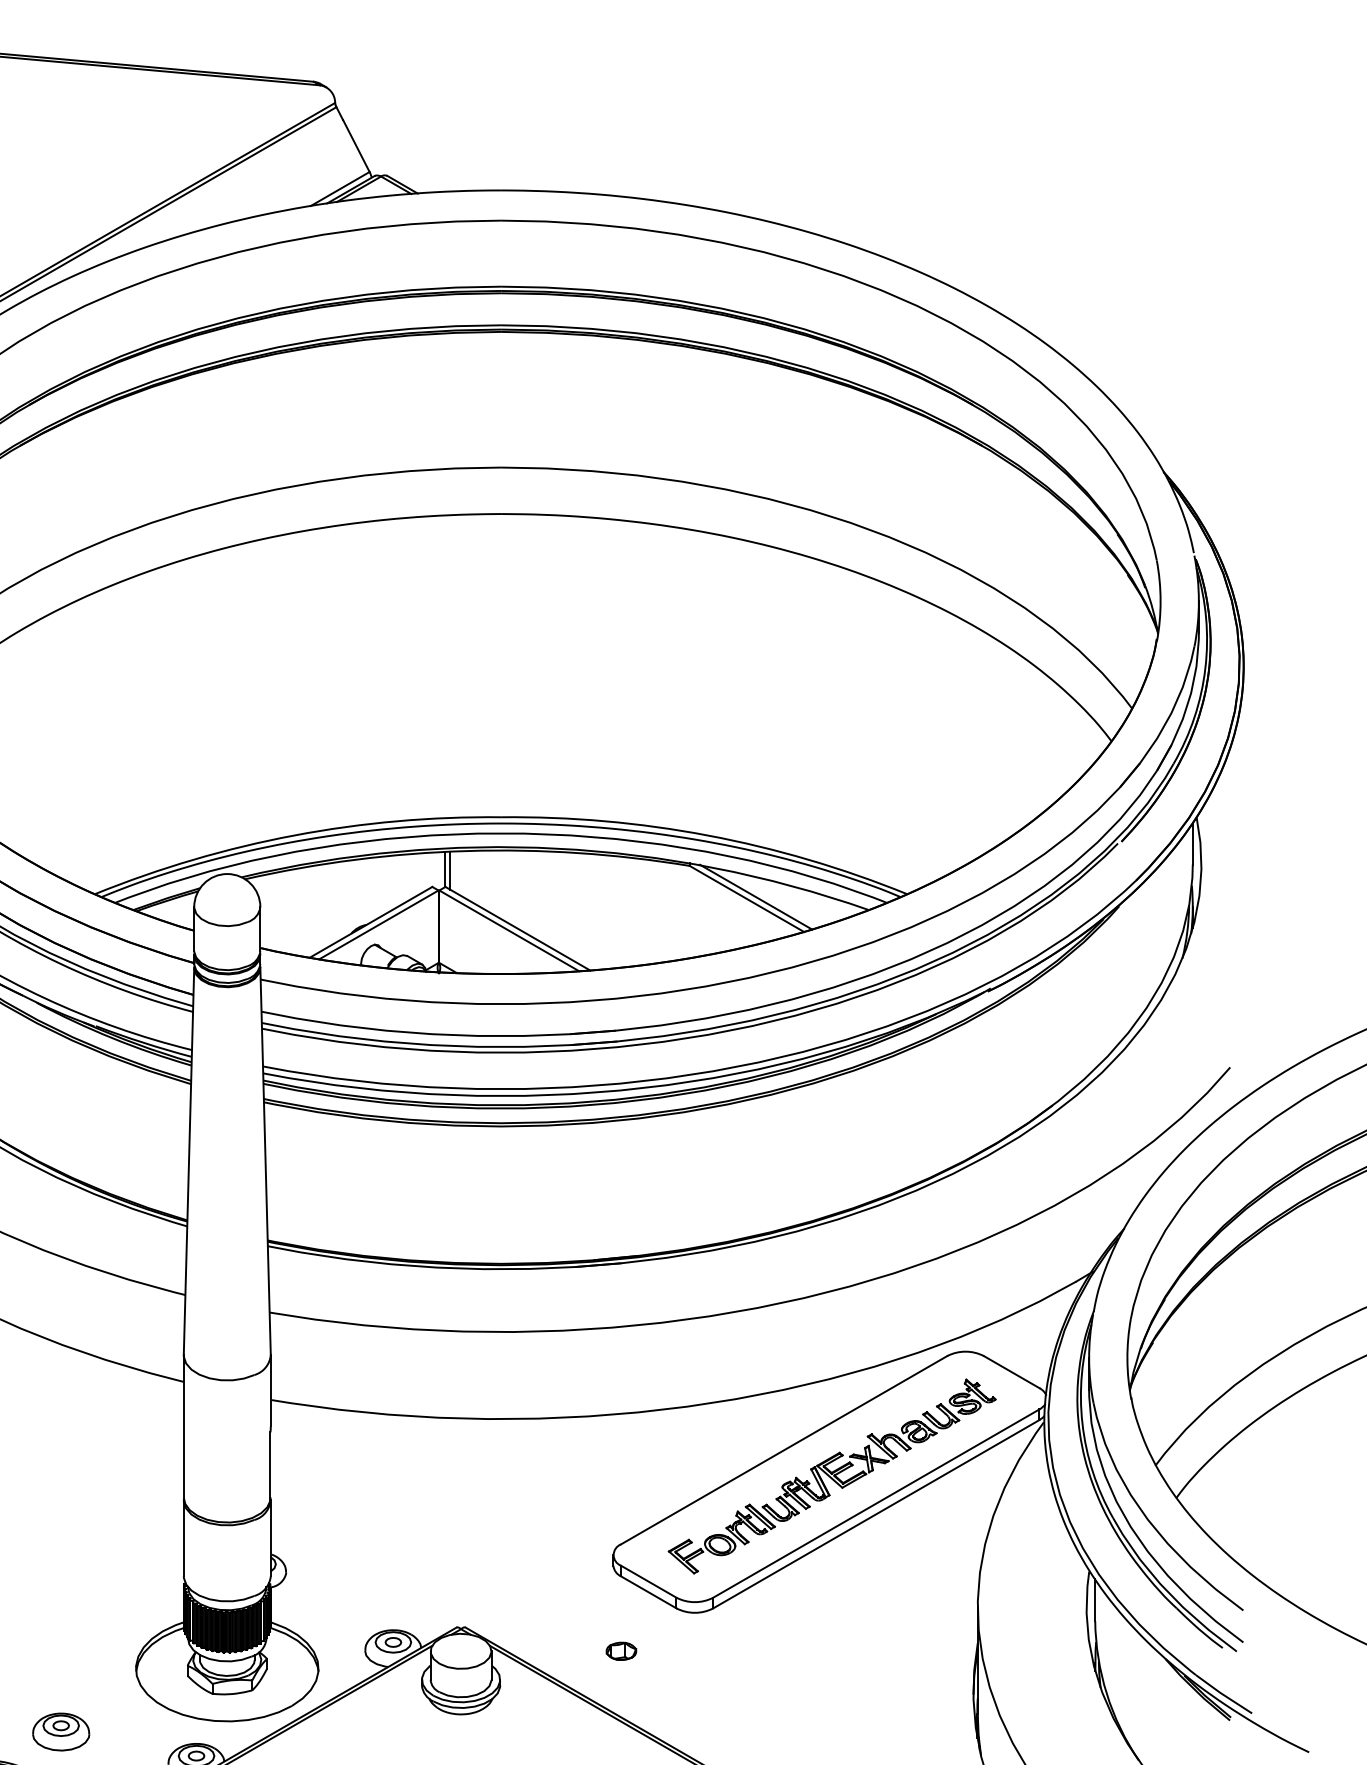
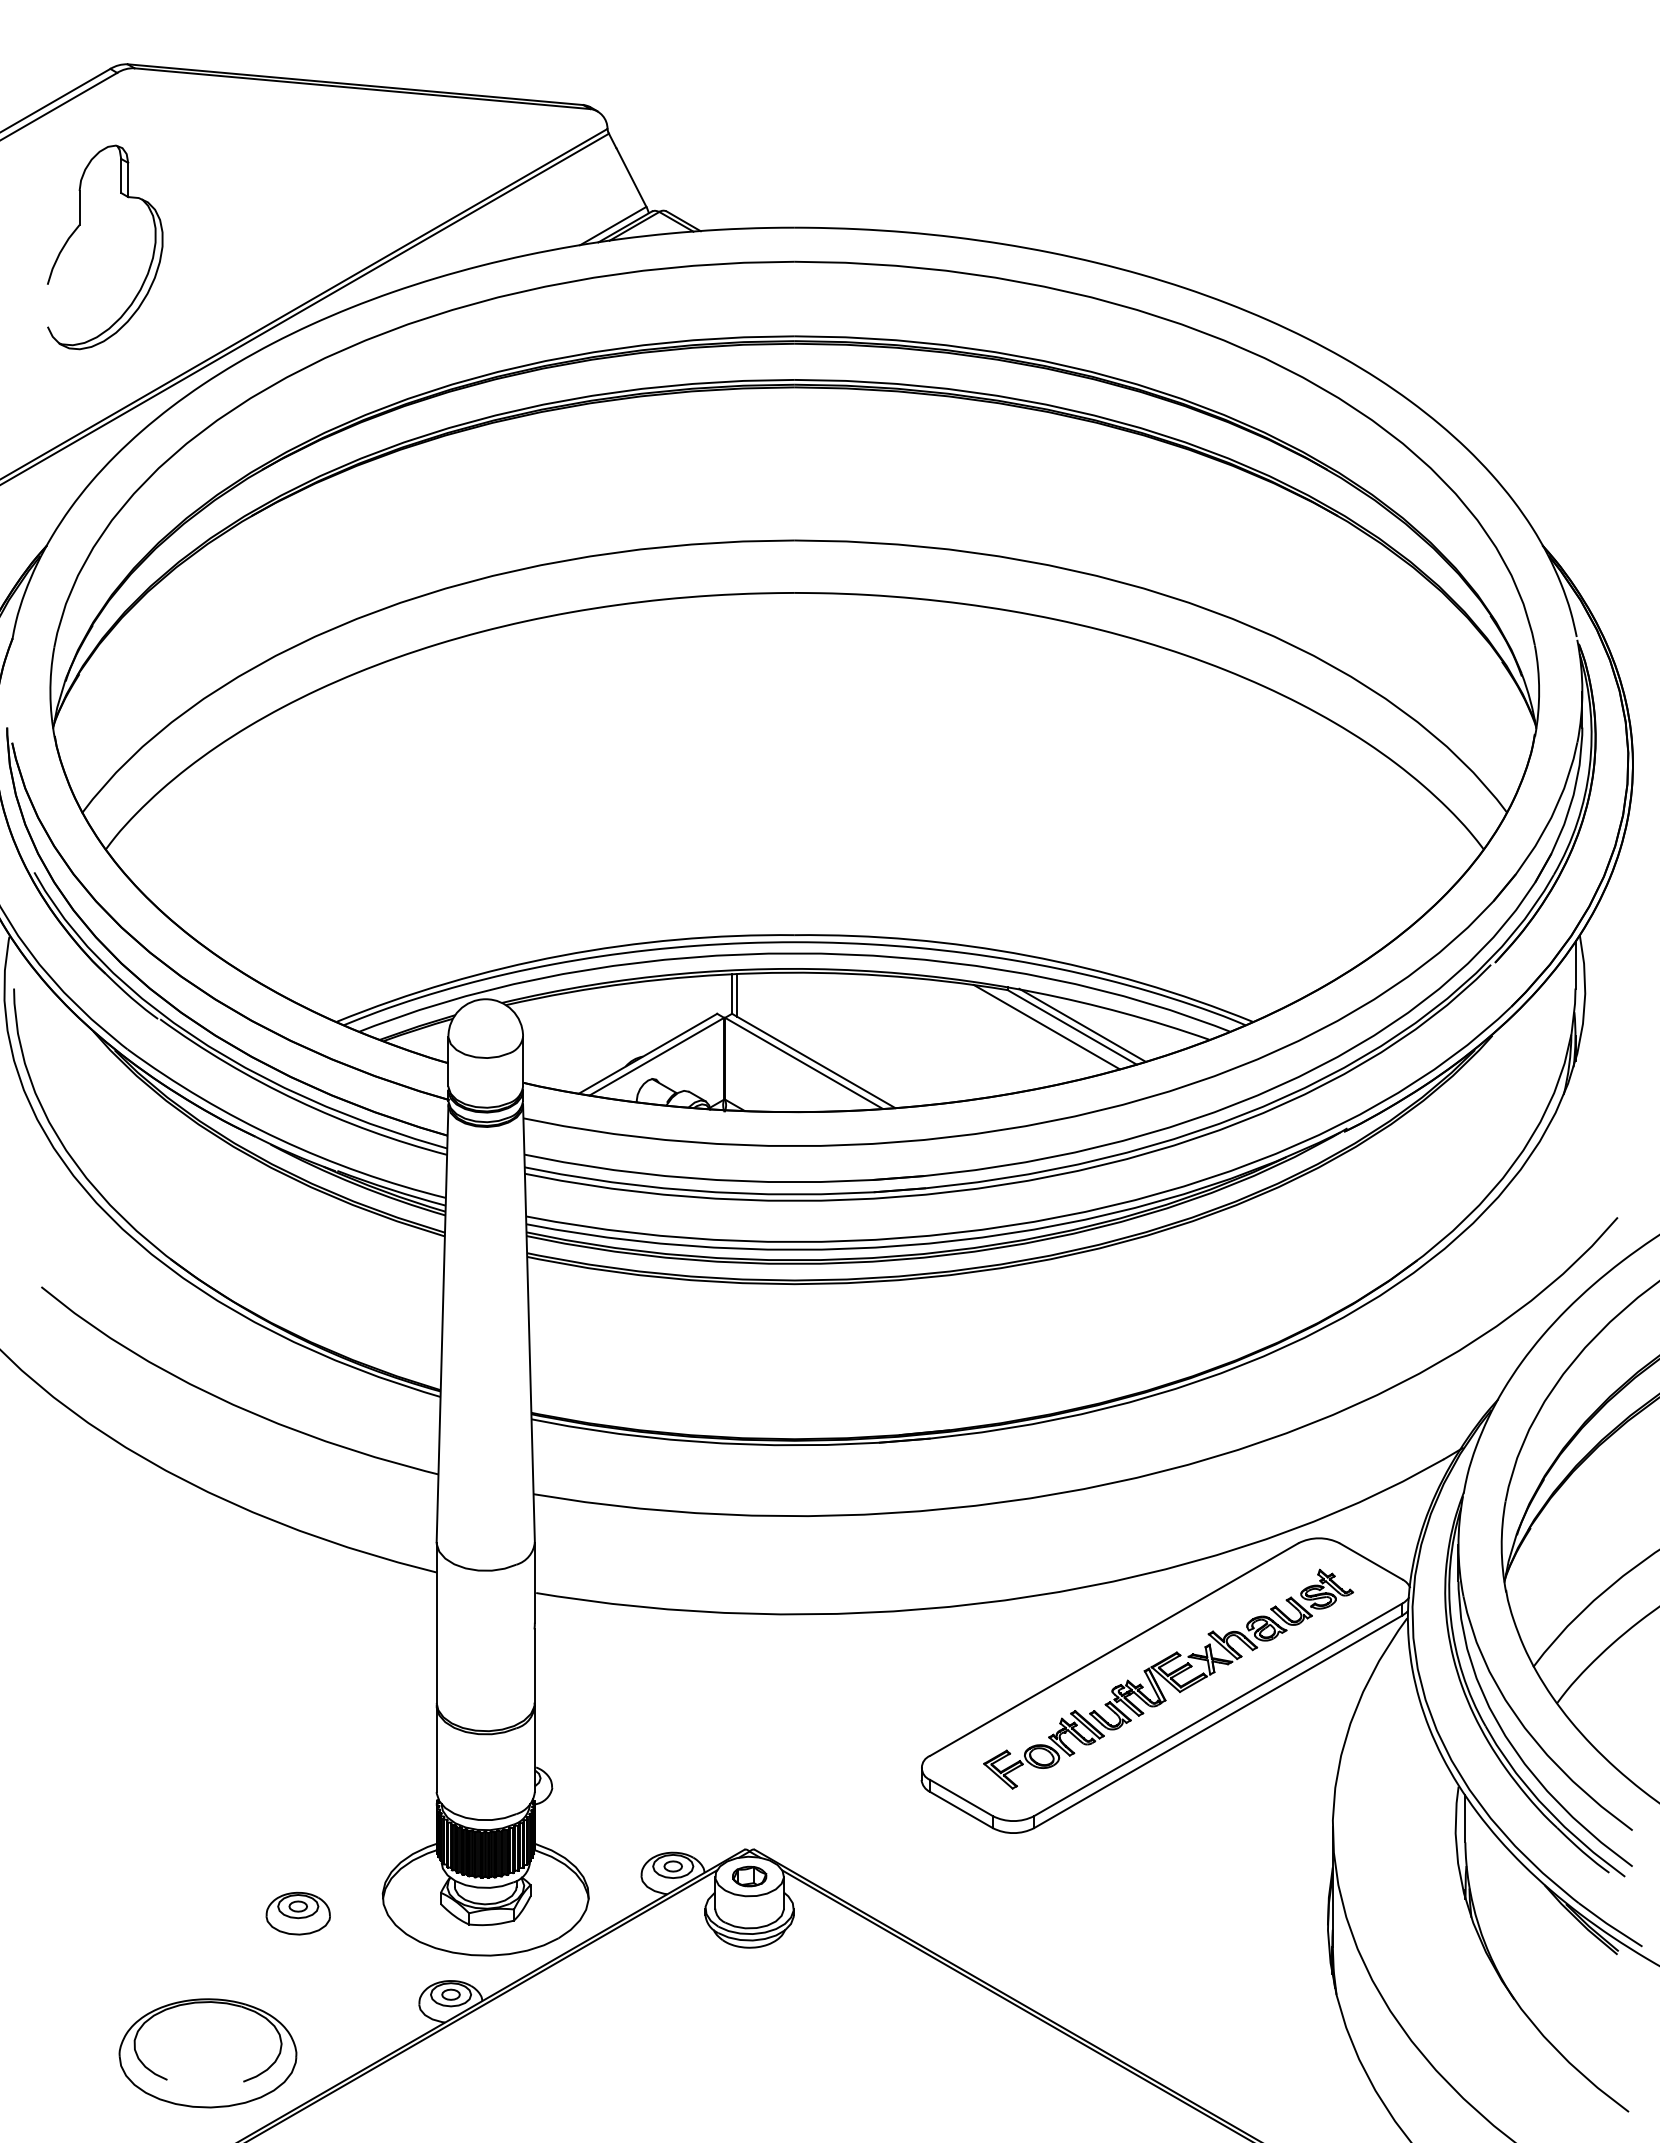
line: (724, 898) -> (1046, 1026), added
part: (621, 1651) -> (749, 1876), moved
part: (60, 1731) -> (297, 1913), moved

